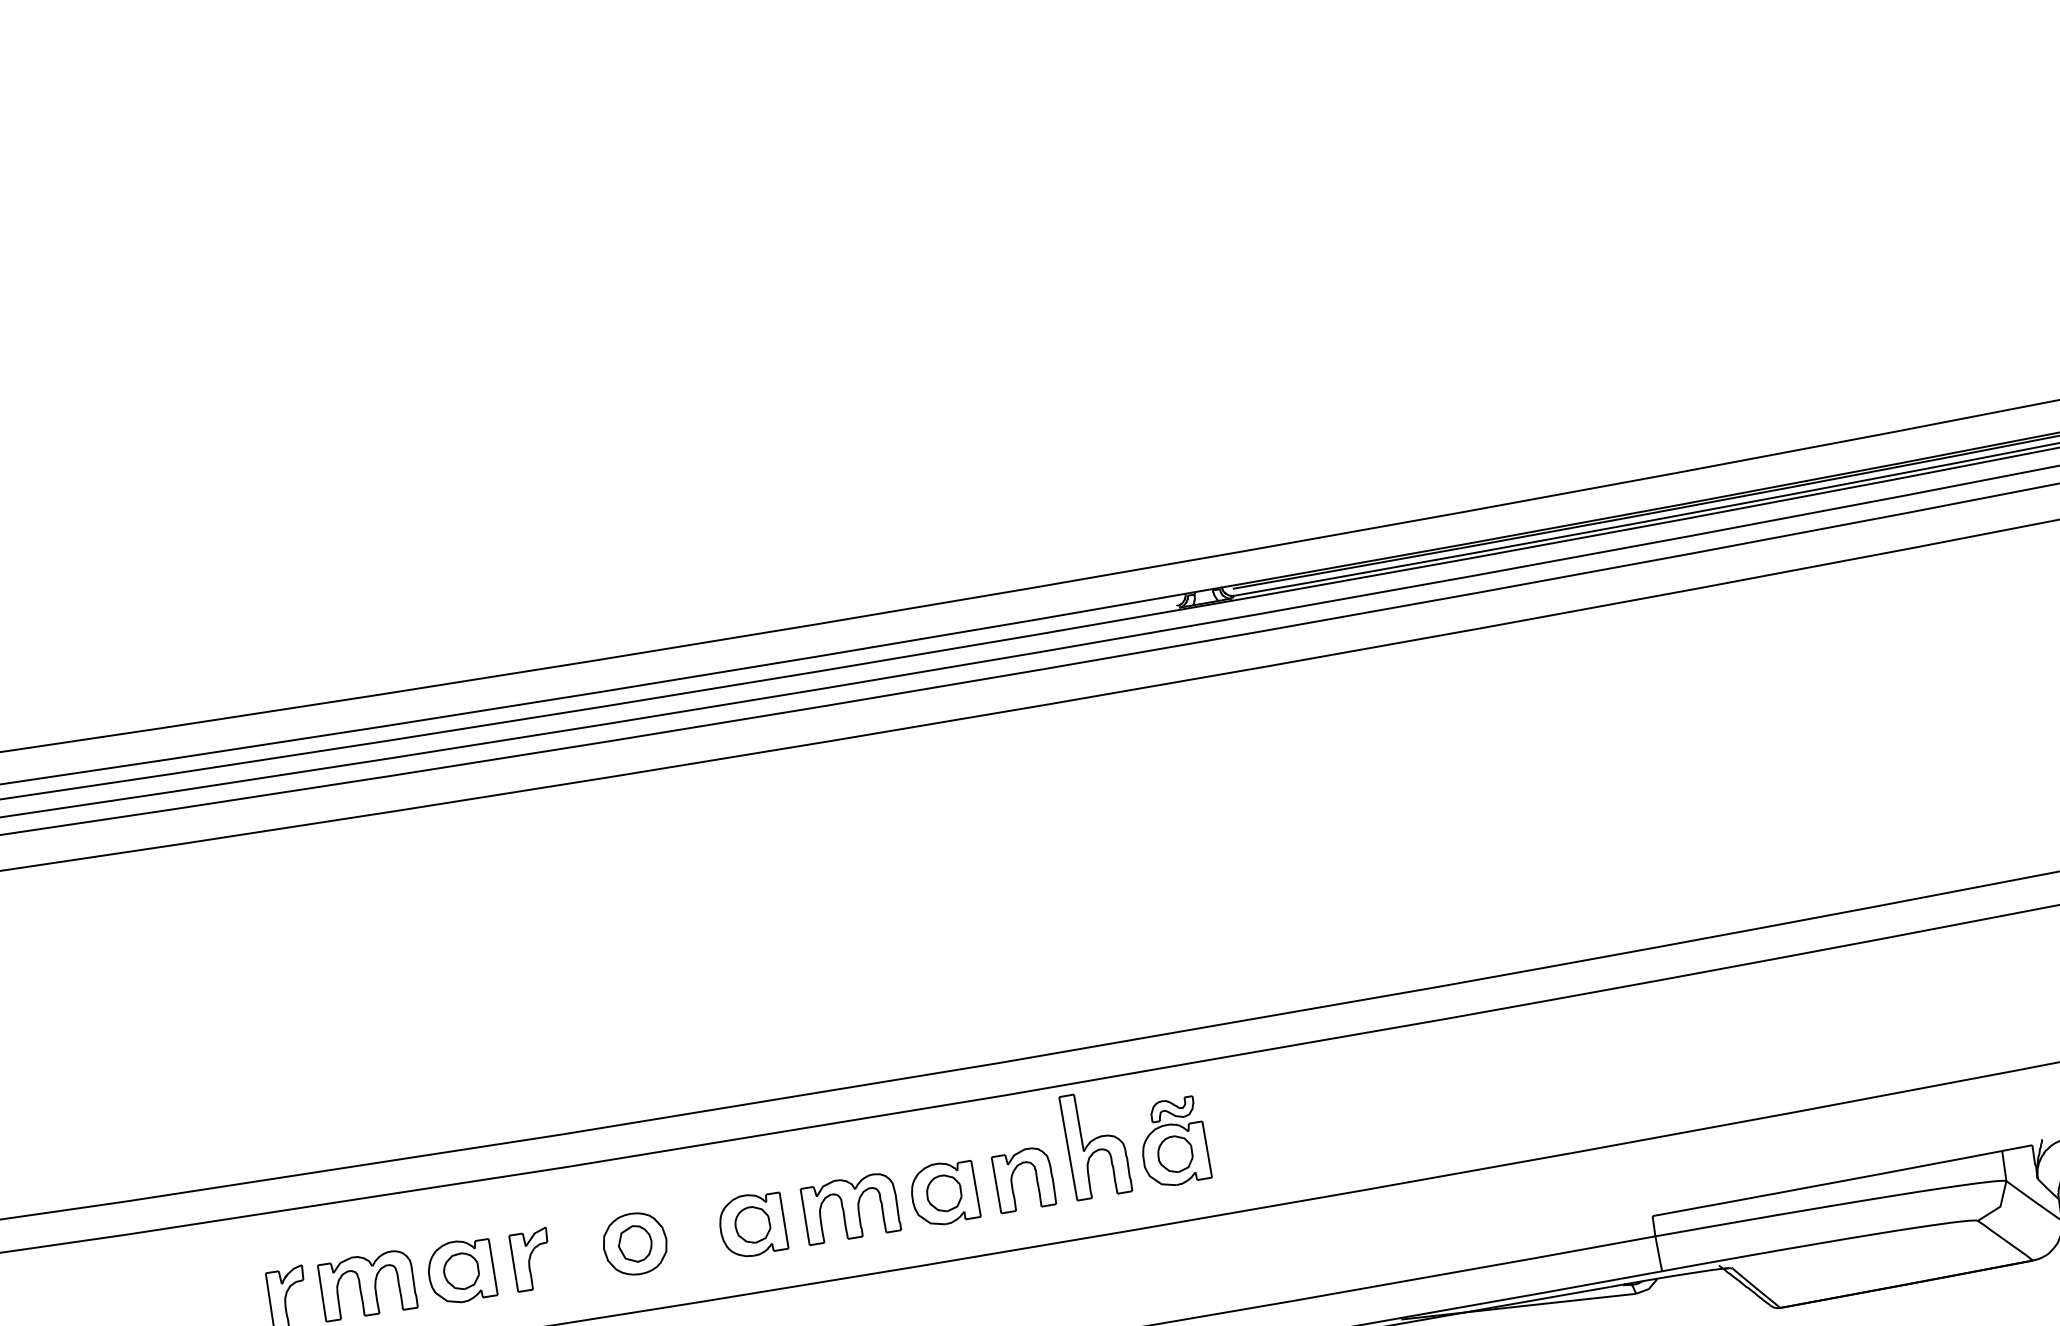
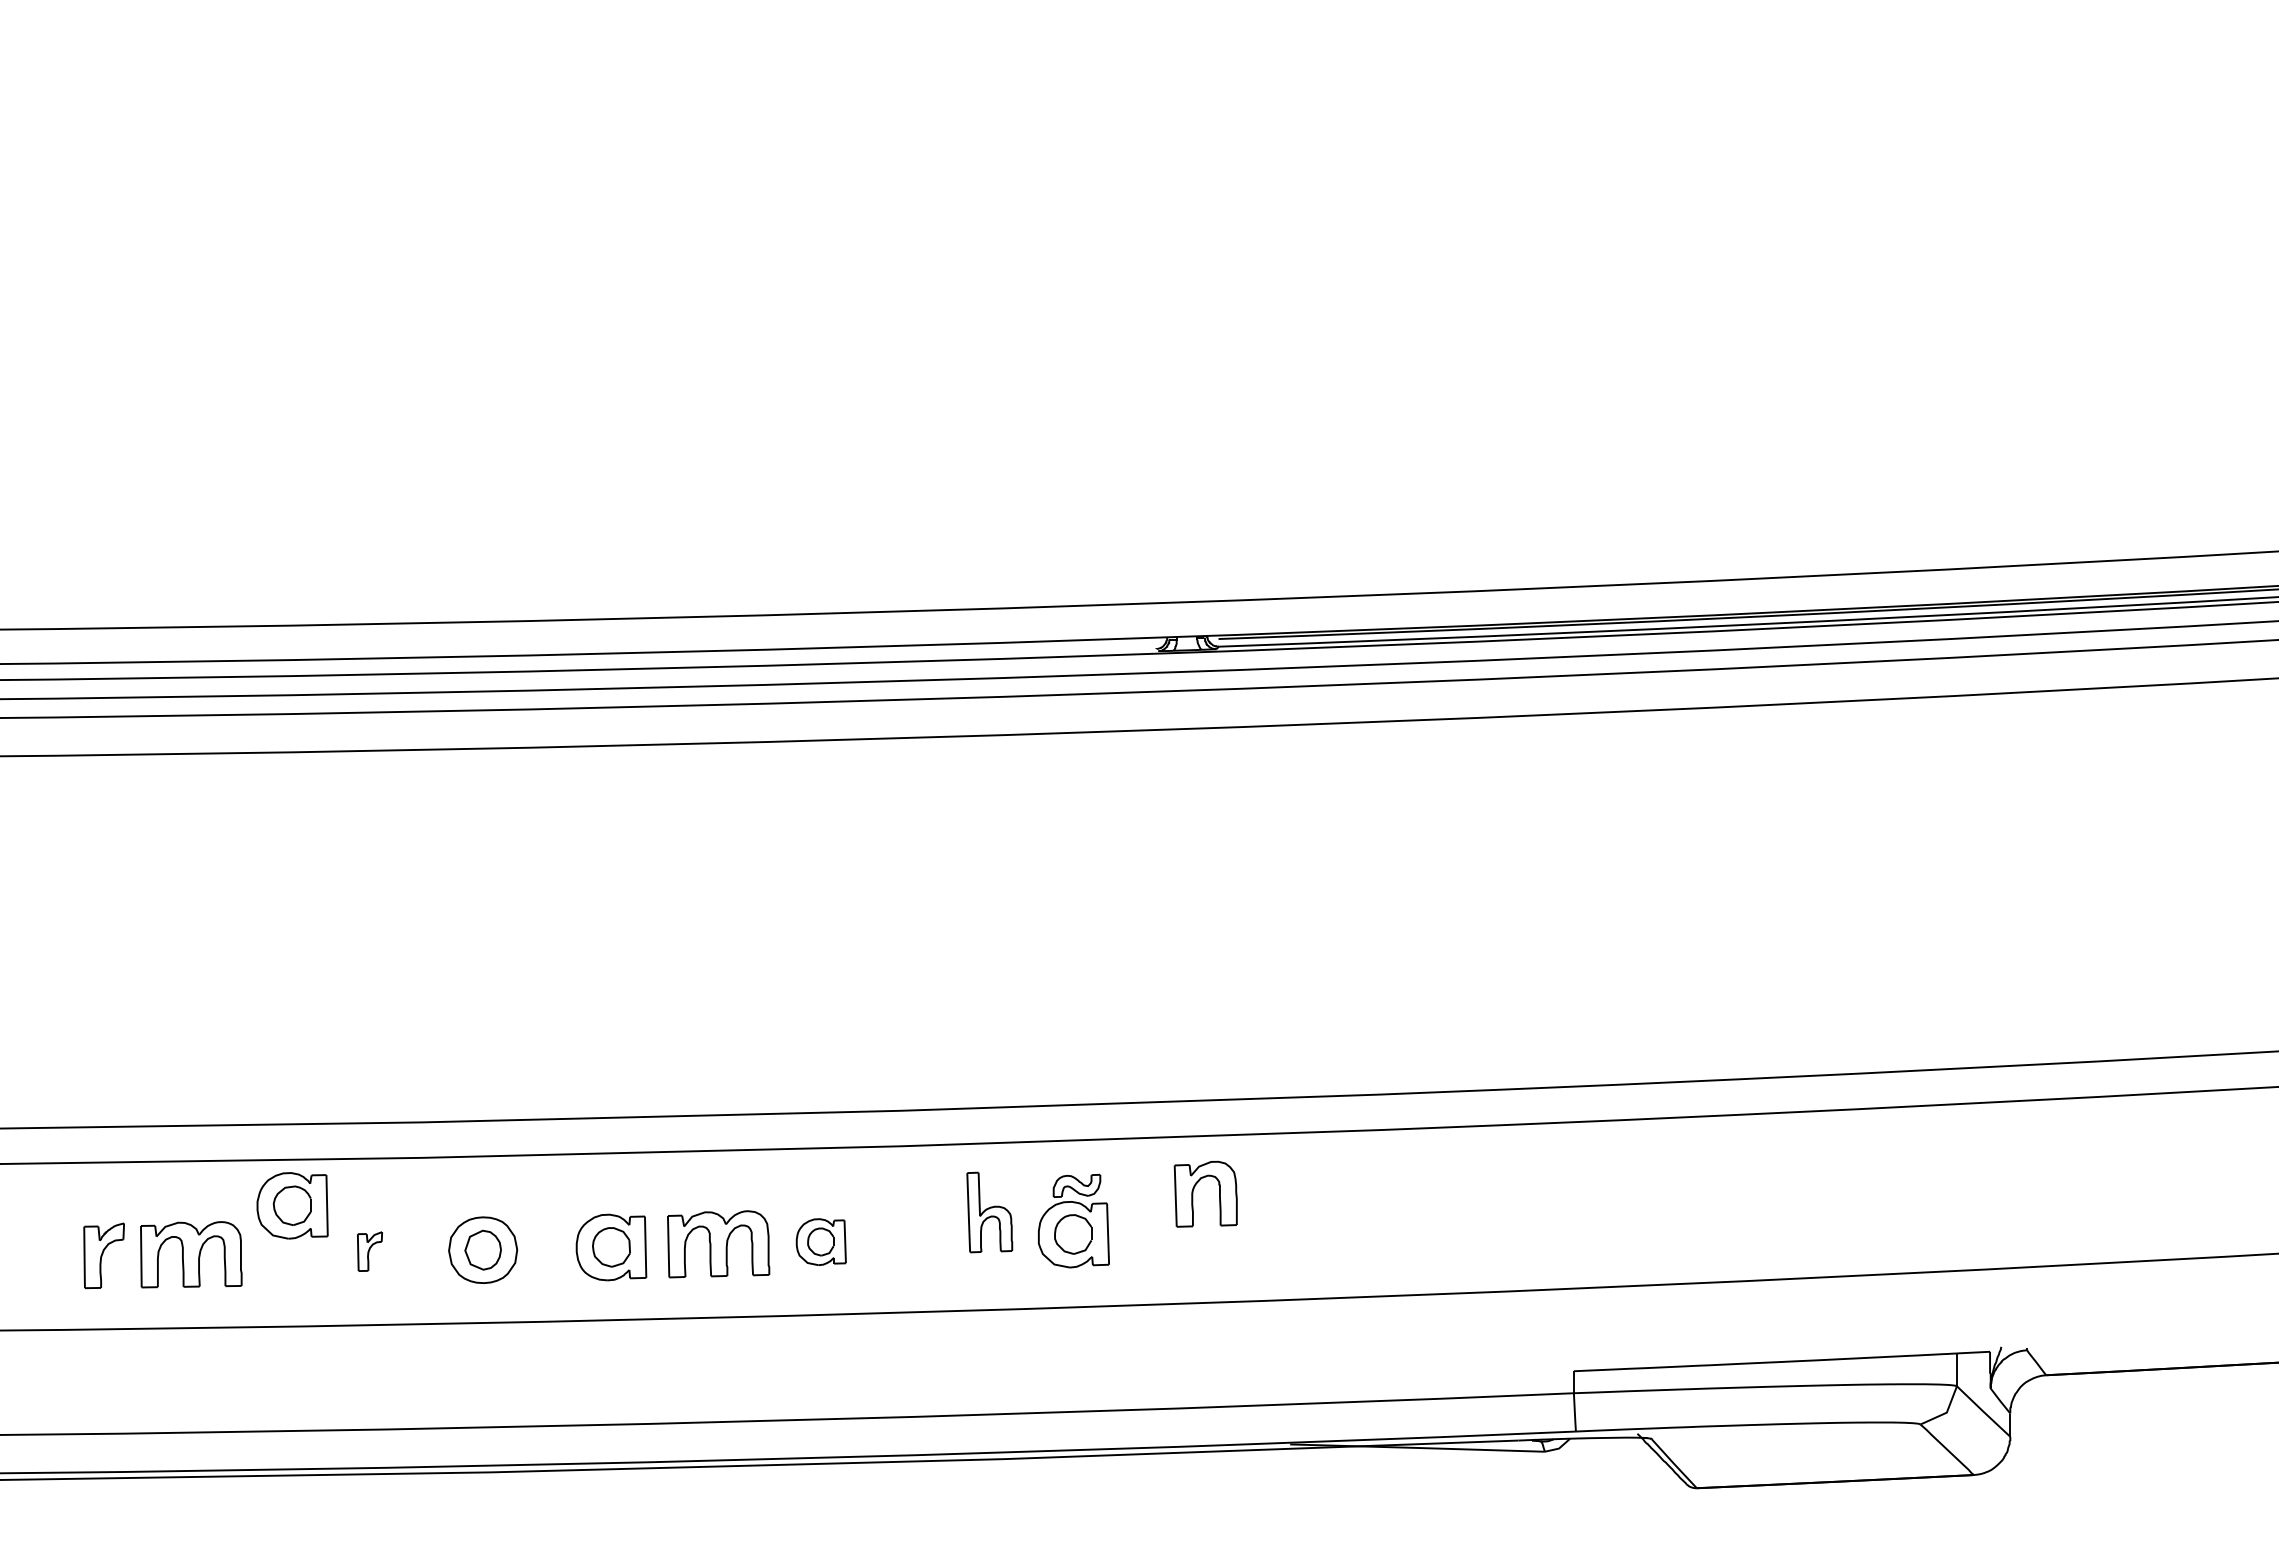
part: (1095, 1144) -> (989, 1212), size x0.7
part: (1012, 1176) -> (1194, 1189), moved
part: (944, 1192) -> (821, 1241), size x0.7
part: (530, 1259) -> (369, 1251), size x0.6
part: (461, 1271) -> (292, 1205), moved

